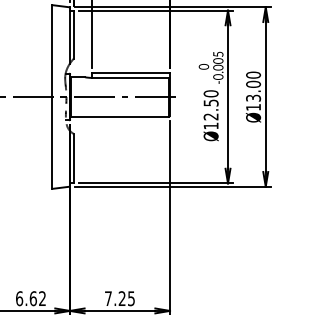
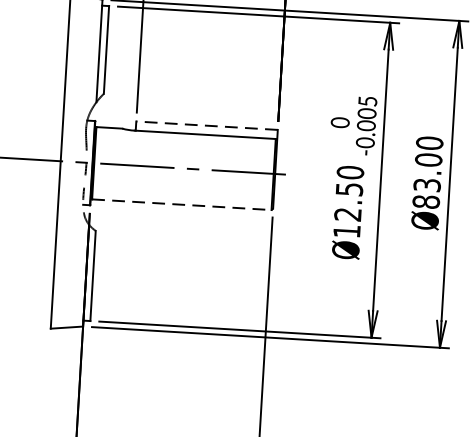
line: (131, 72) -> (207, 125), solid -> dashed
text: (253, 106) -> (426, 200), Ø13.00 -> Ø83.00
line: (120, 116) -> (182, 204), solid -> dashed

